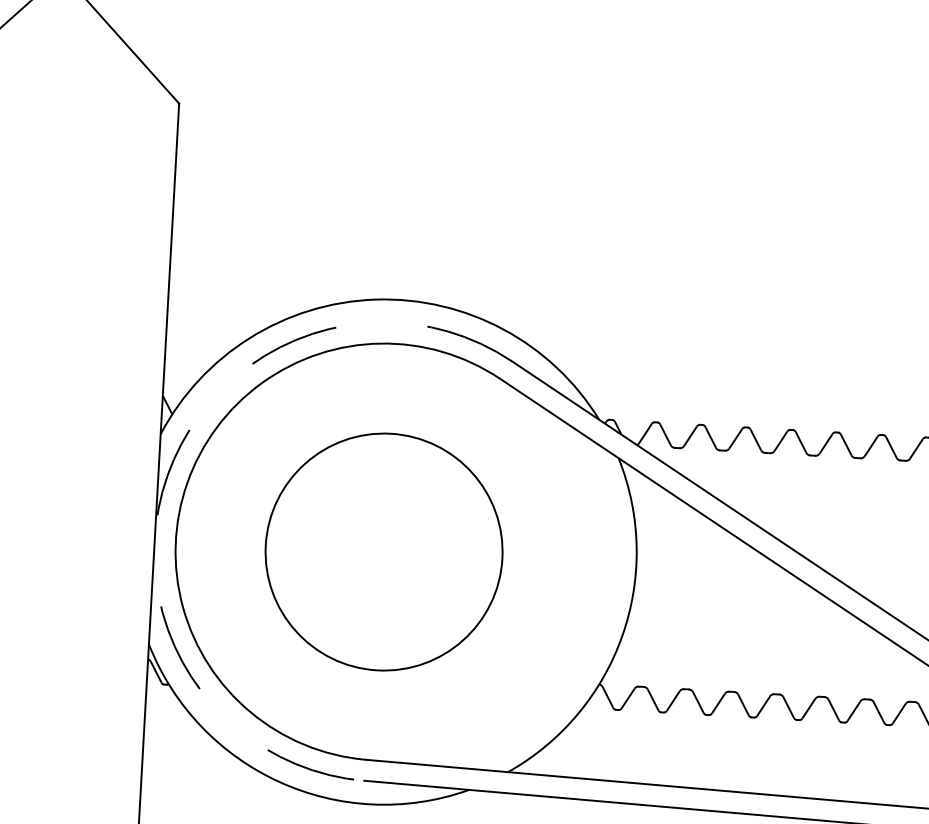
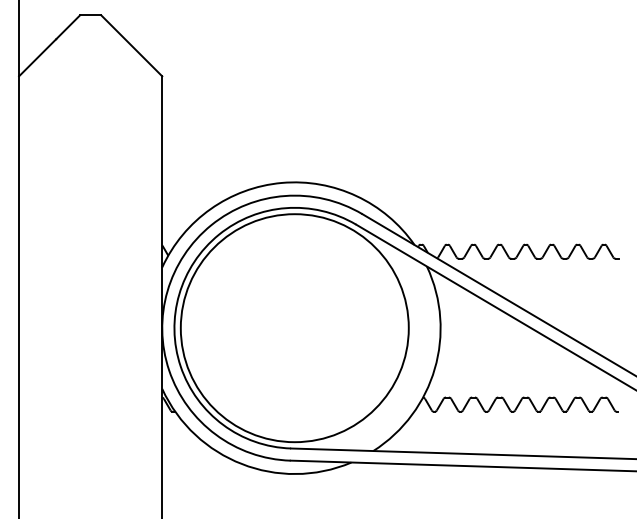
arc: (167, 476) -> (167, 291), dashed -> solid
circle: (383, 552) -> (294, 328), size x1.67

